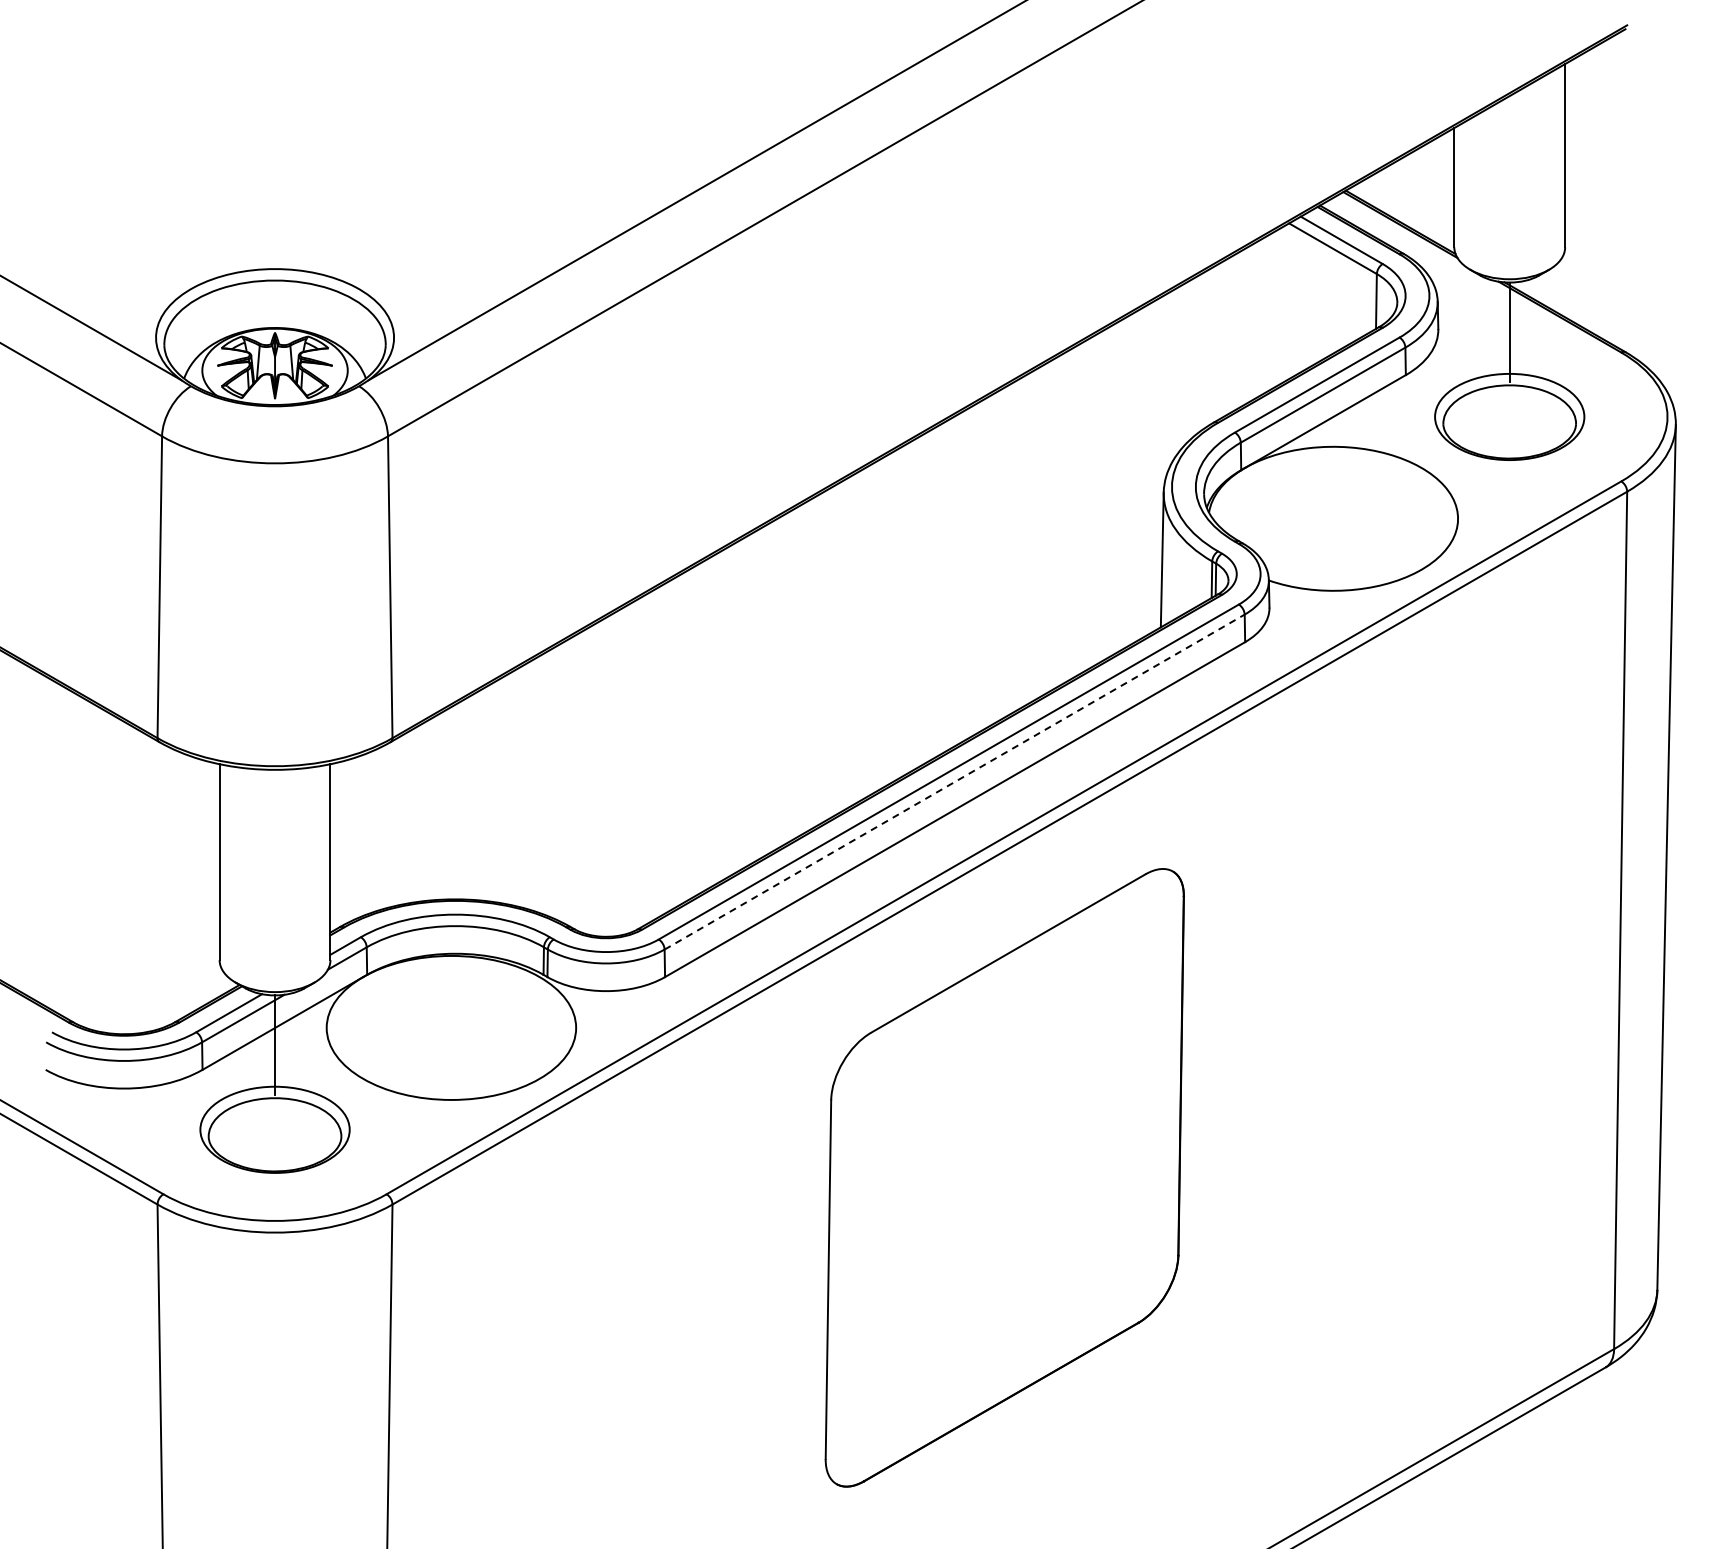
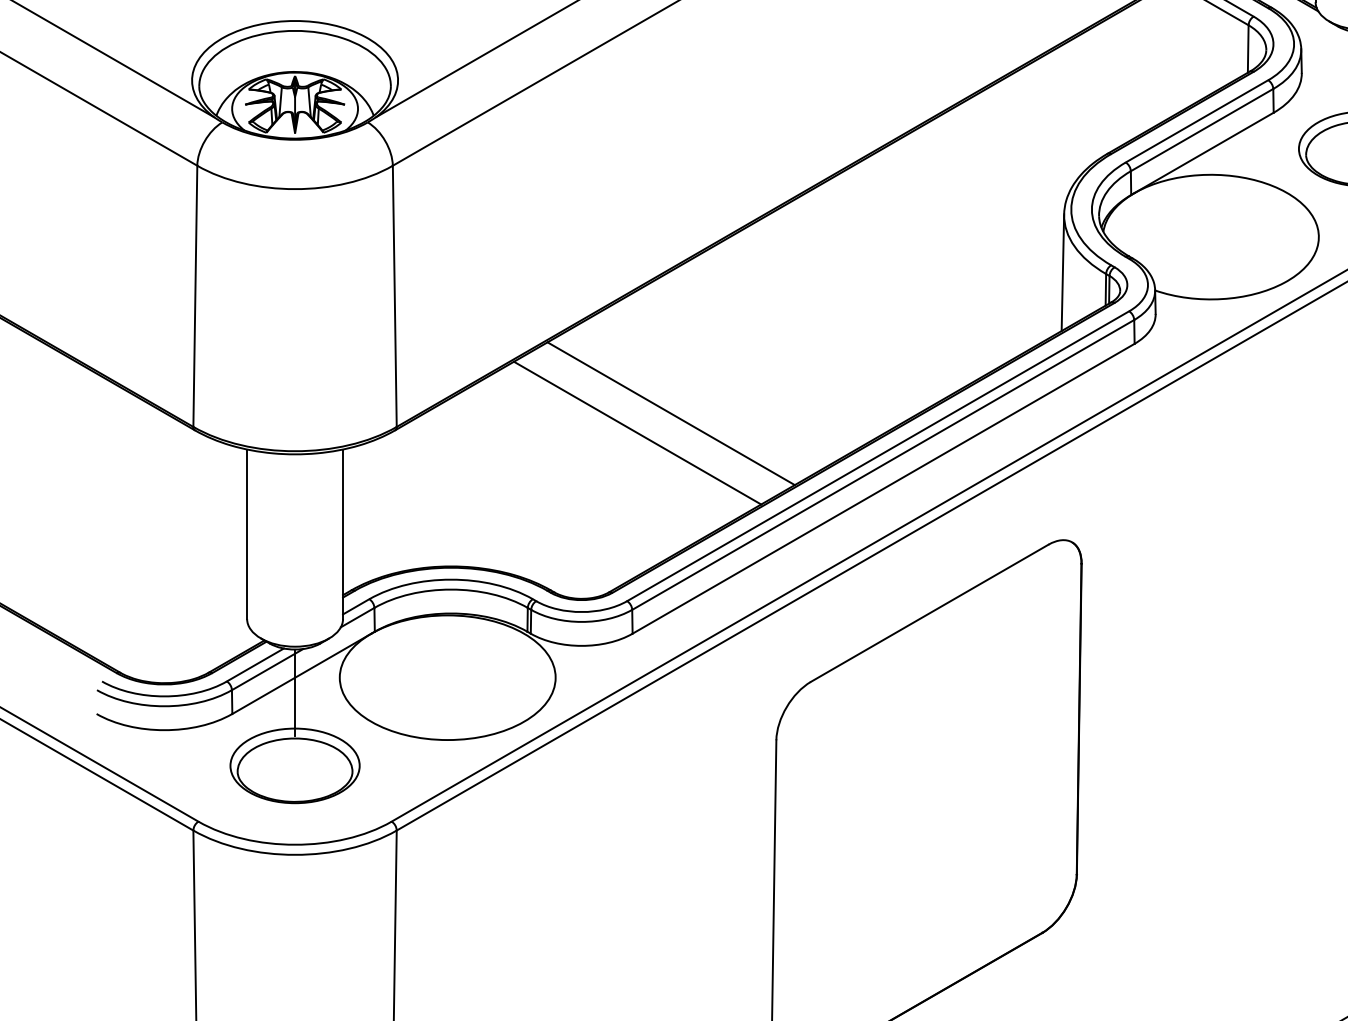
line: (709, 722) -> (671, 413), added
line: (670, 744) -> (637, 432), added
line: (954, 782) -> (883, 465), dashed -> solid

